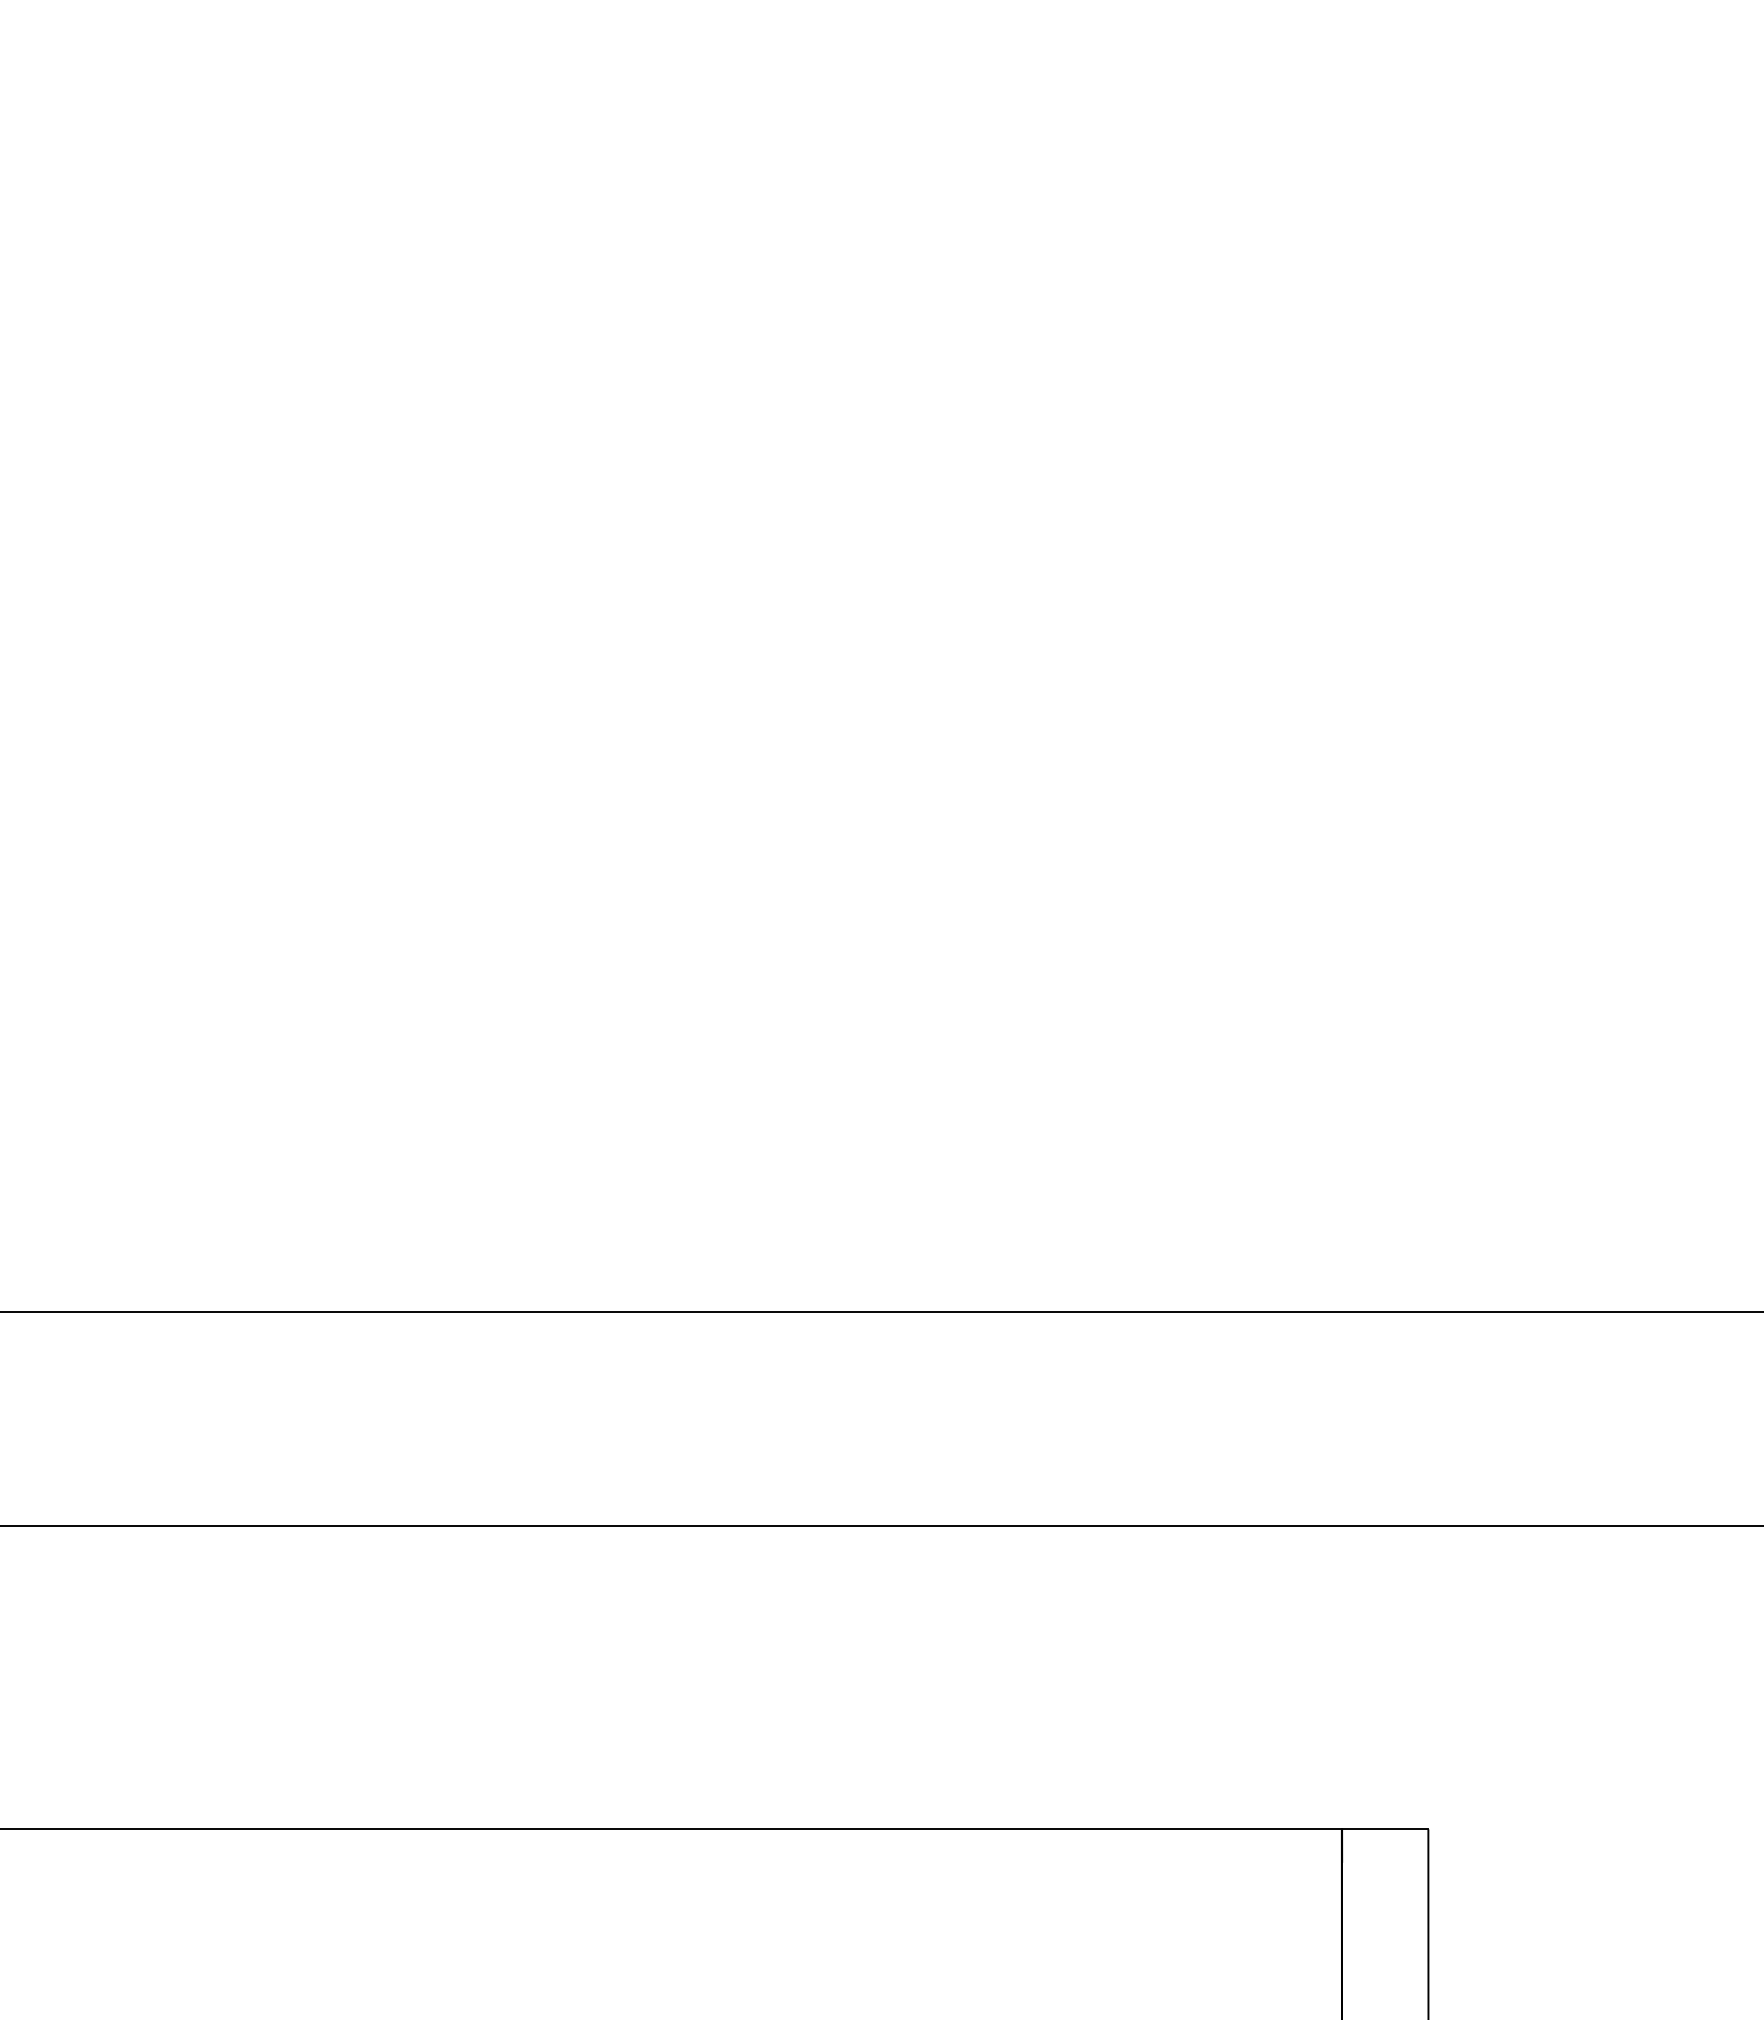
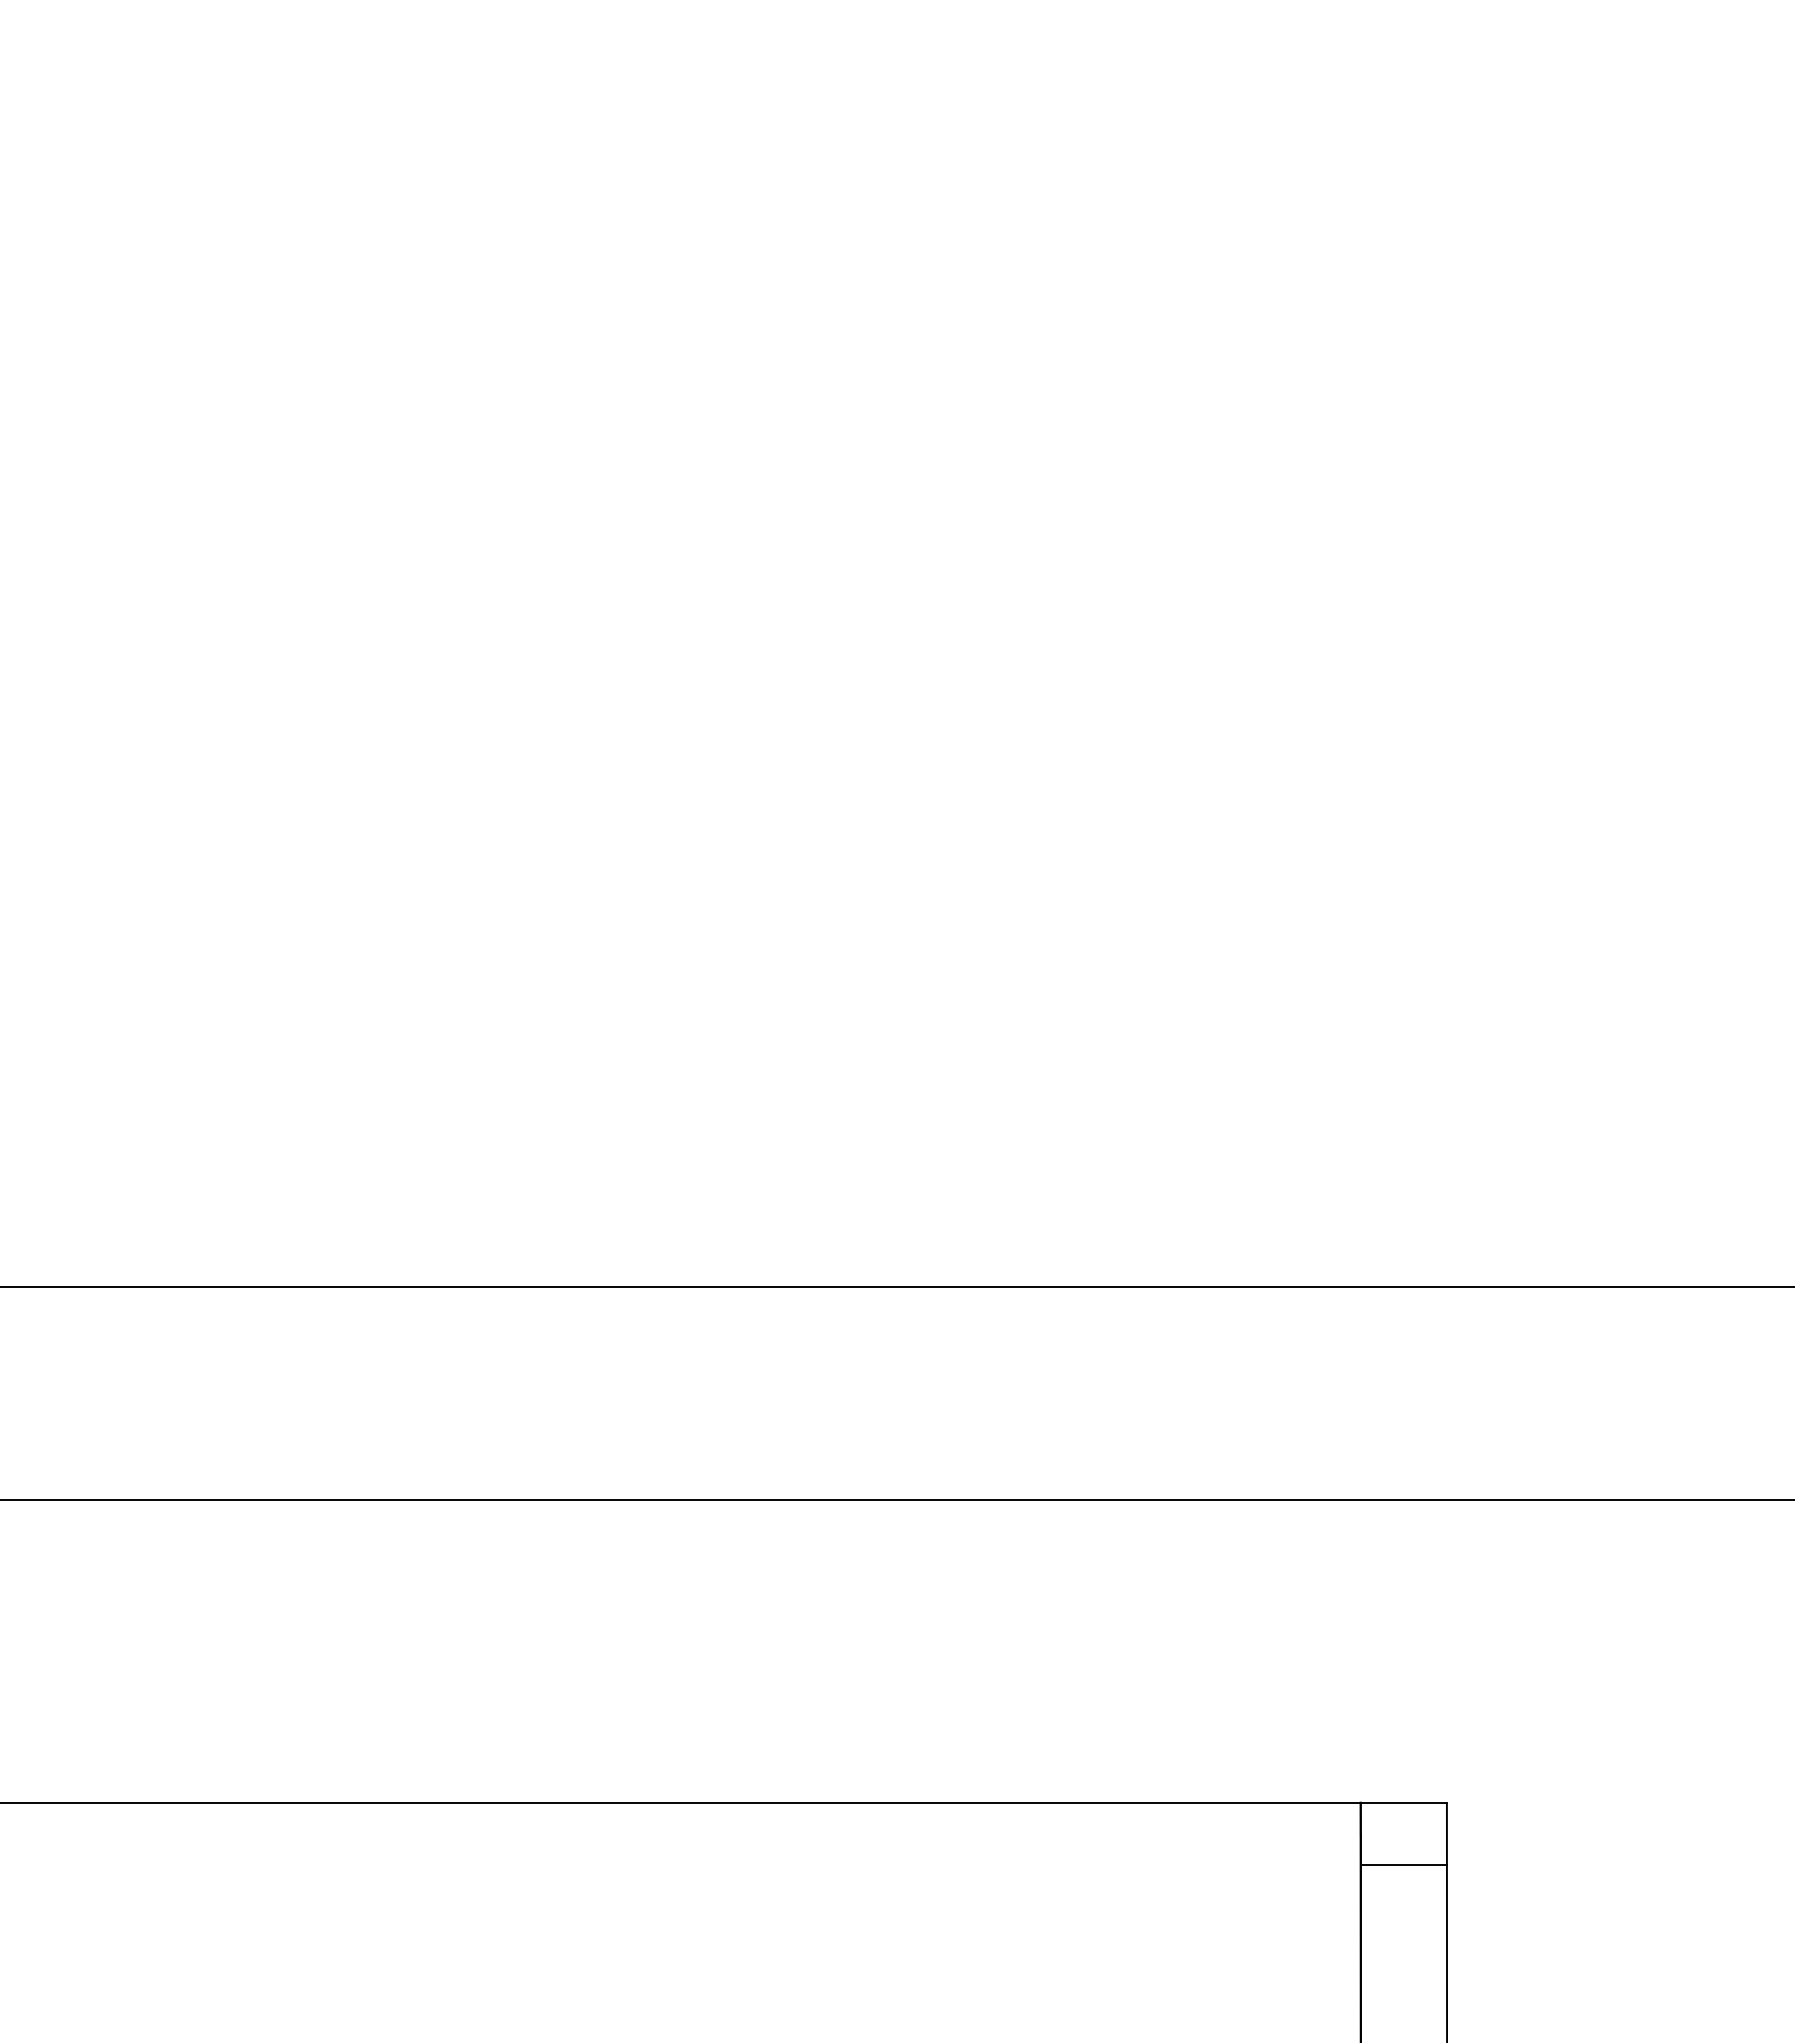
line: (1384, 1892) -> (1403, 1865), added

